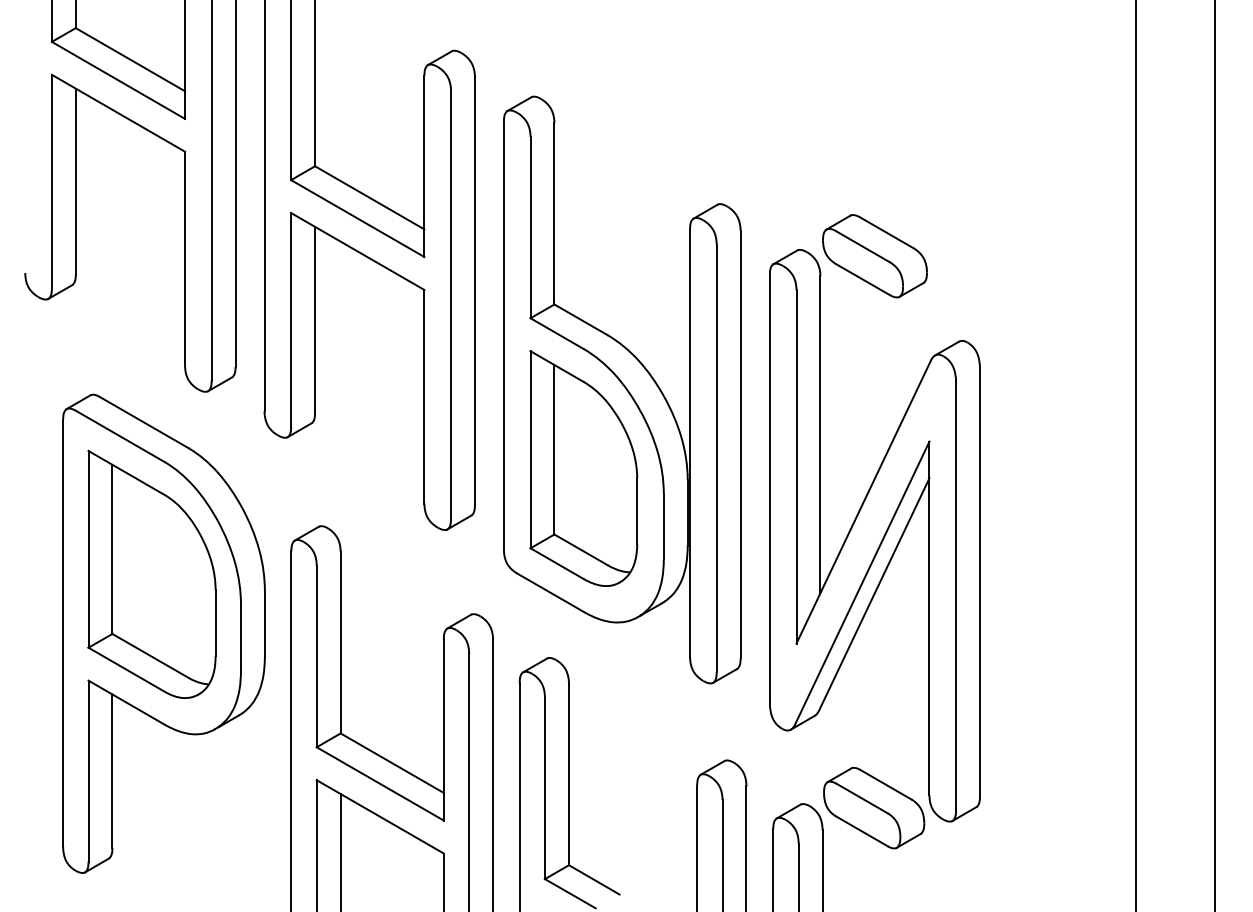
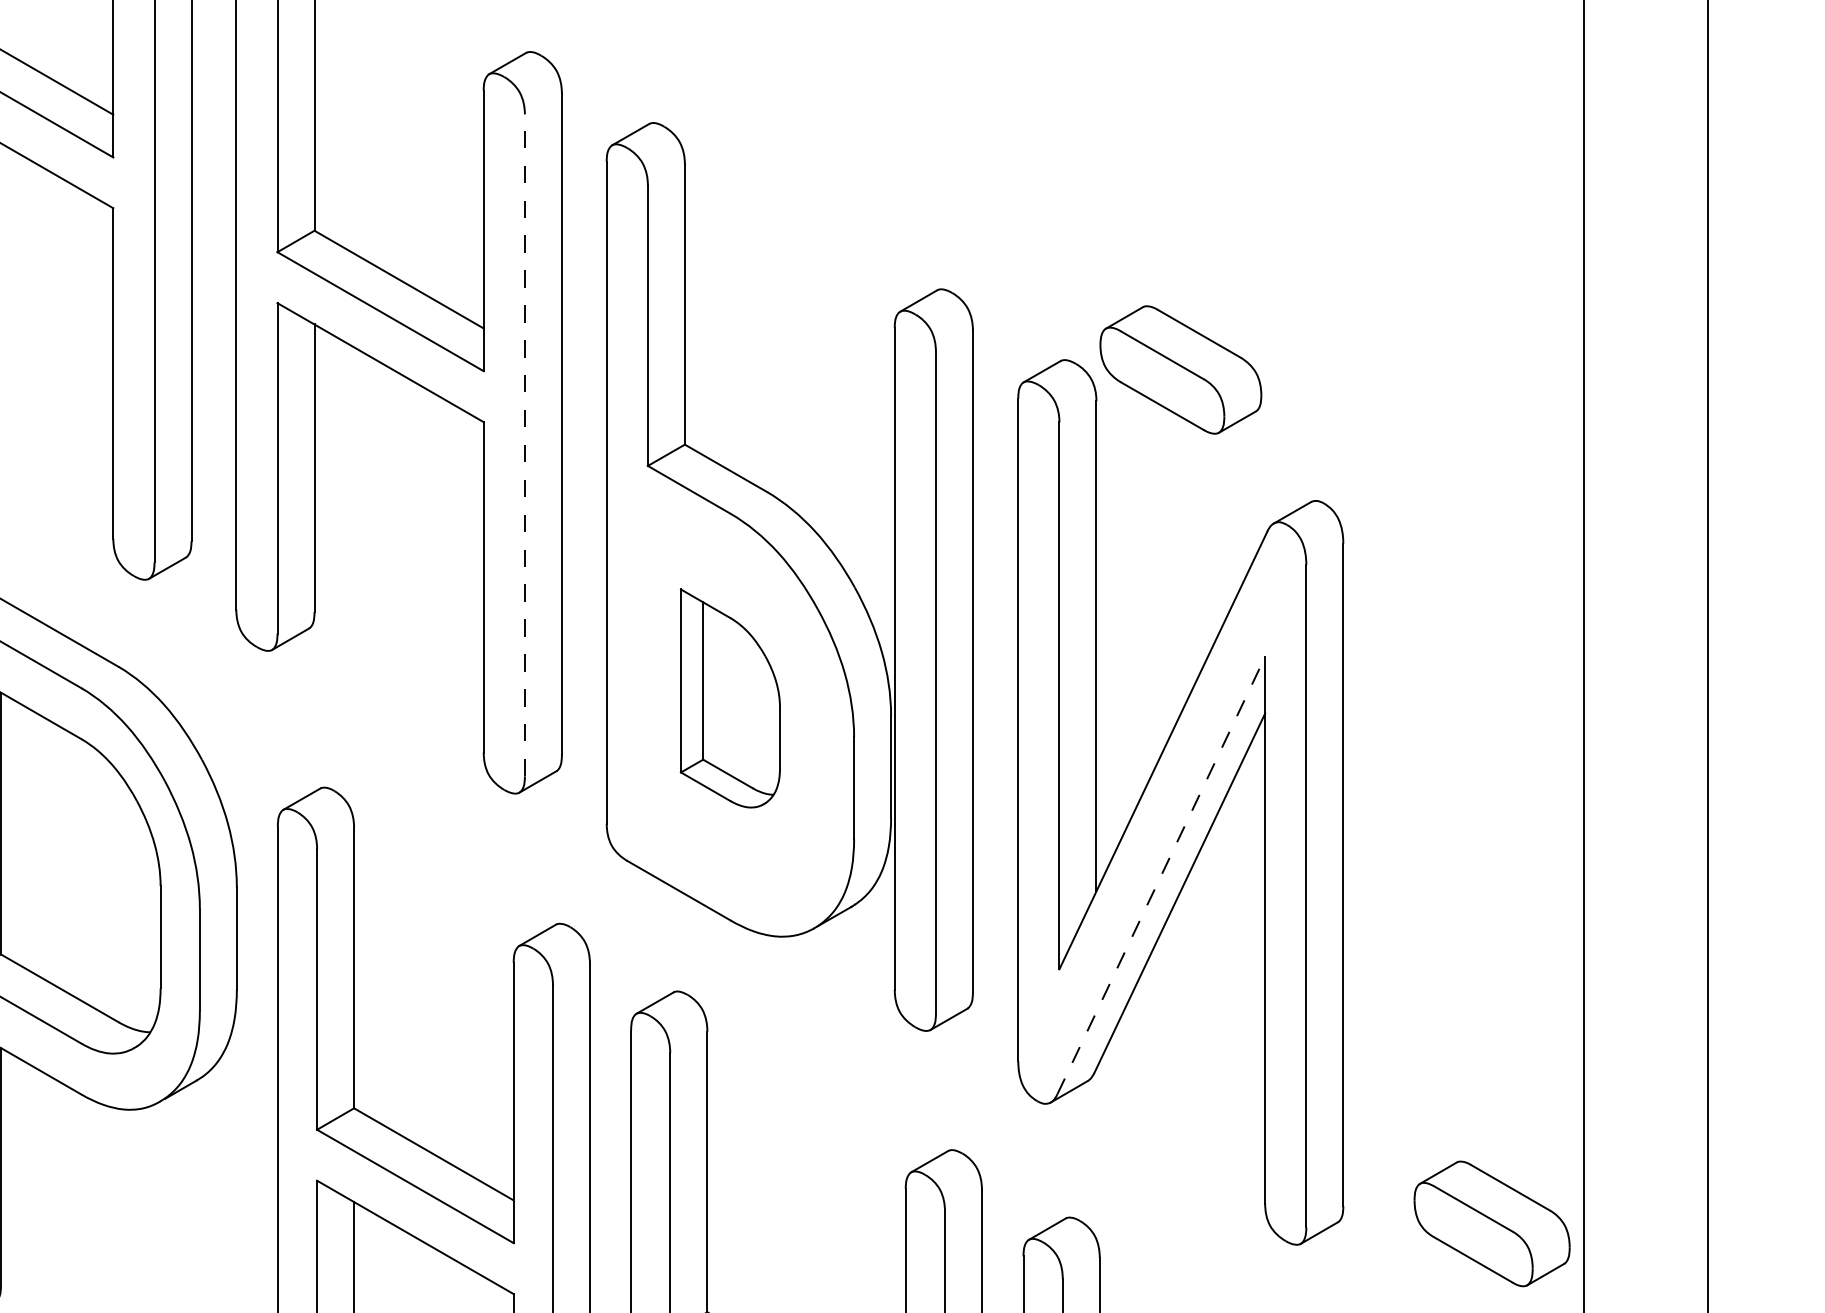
line: (451, 304) -> (525, 444), solid -> dashed
part: (583, 468) -> (729, 698), size x0.6
line: (862, 583) -> (1161, 876), solid -> dashed
part: (874, 807) -> (1492, 1222), moved

